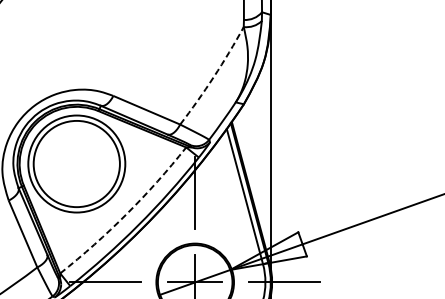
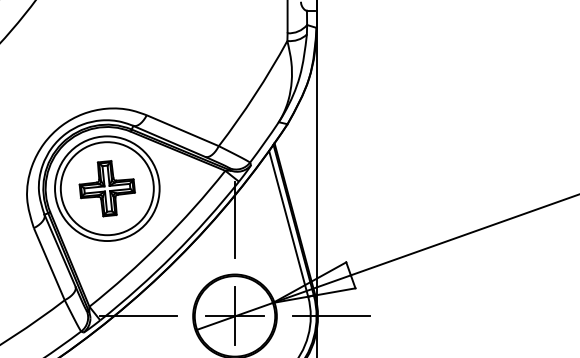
arc: (214, 76) -> (255, 94), dashed -> solid
part: (76, 163) -> (106, 188), added
arc: (127, 213) -> (161, 242), dashed -> solid

